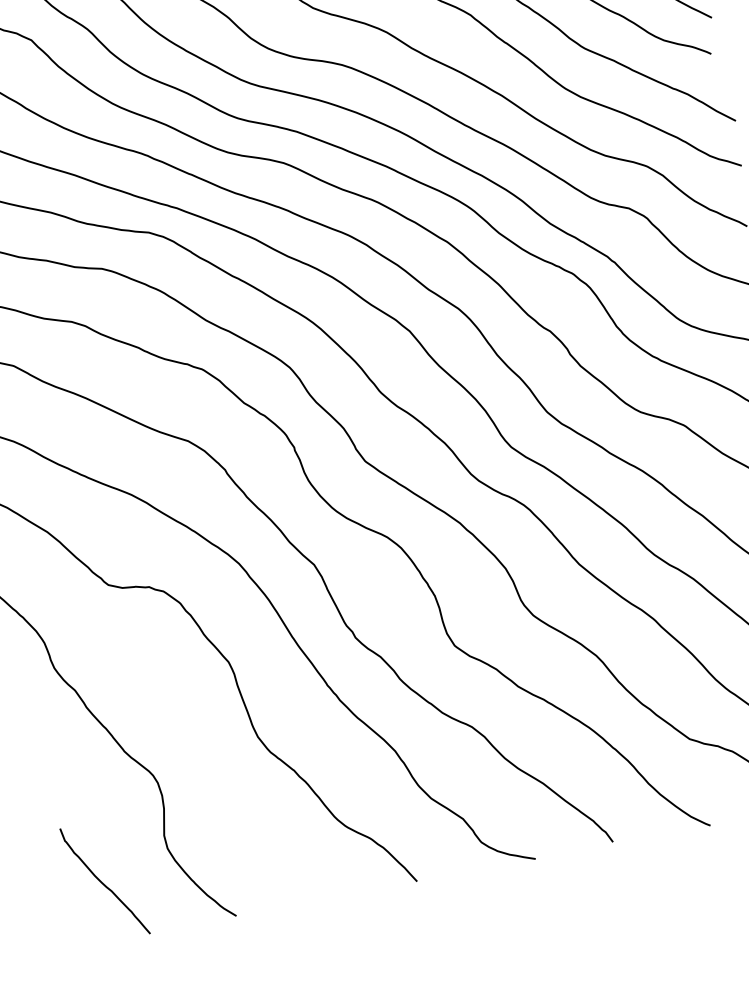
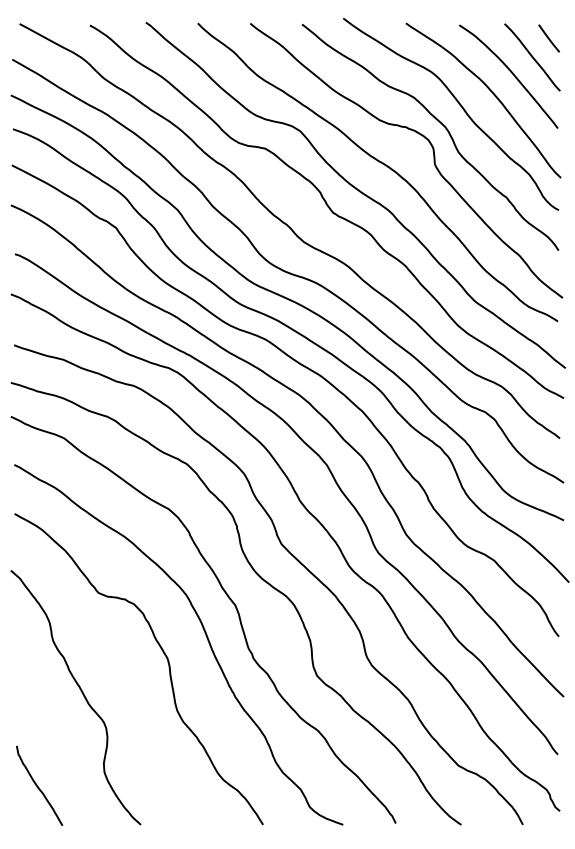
curve: (103, 882) -> (38, 786), moved

